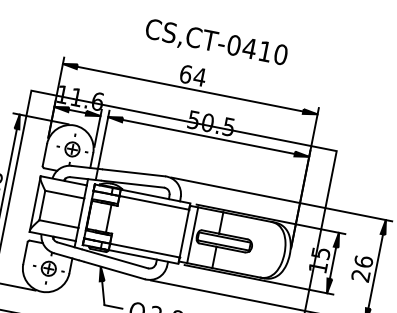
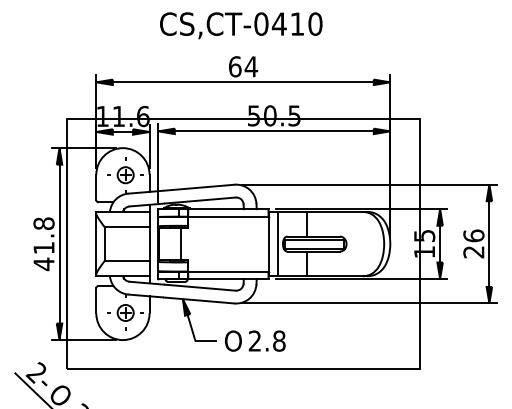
text: (216, 43) -> (241, 25), moved

